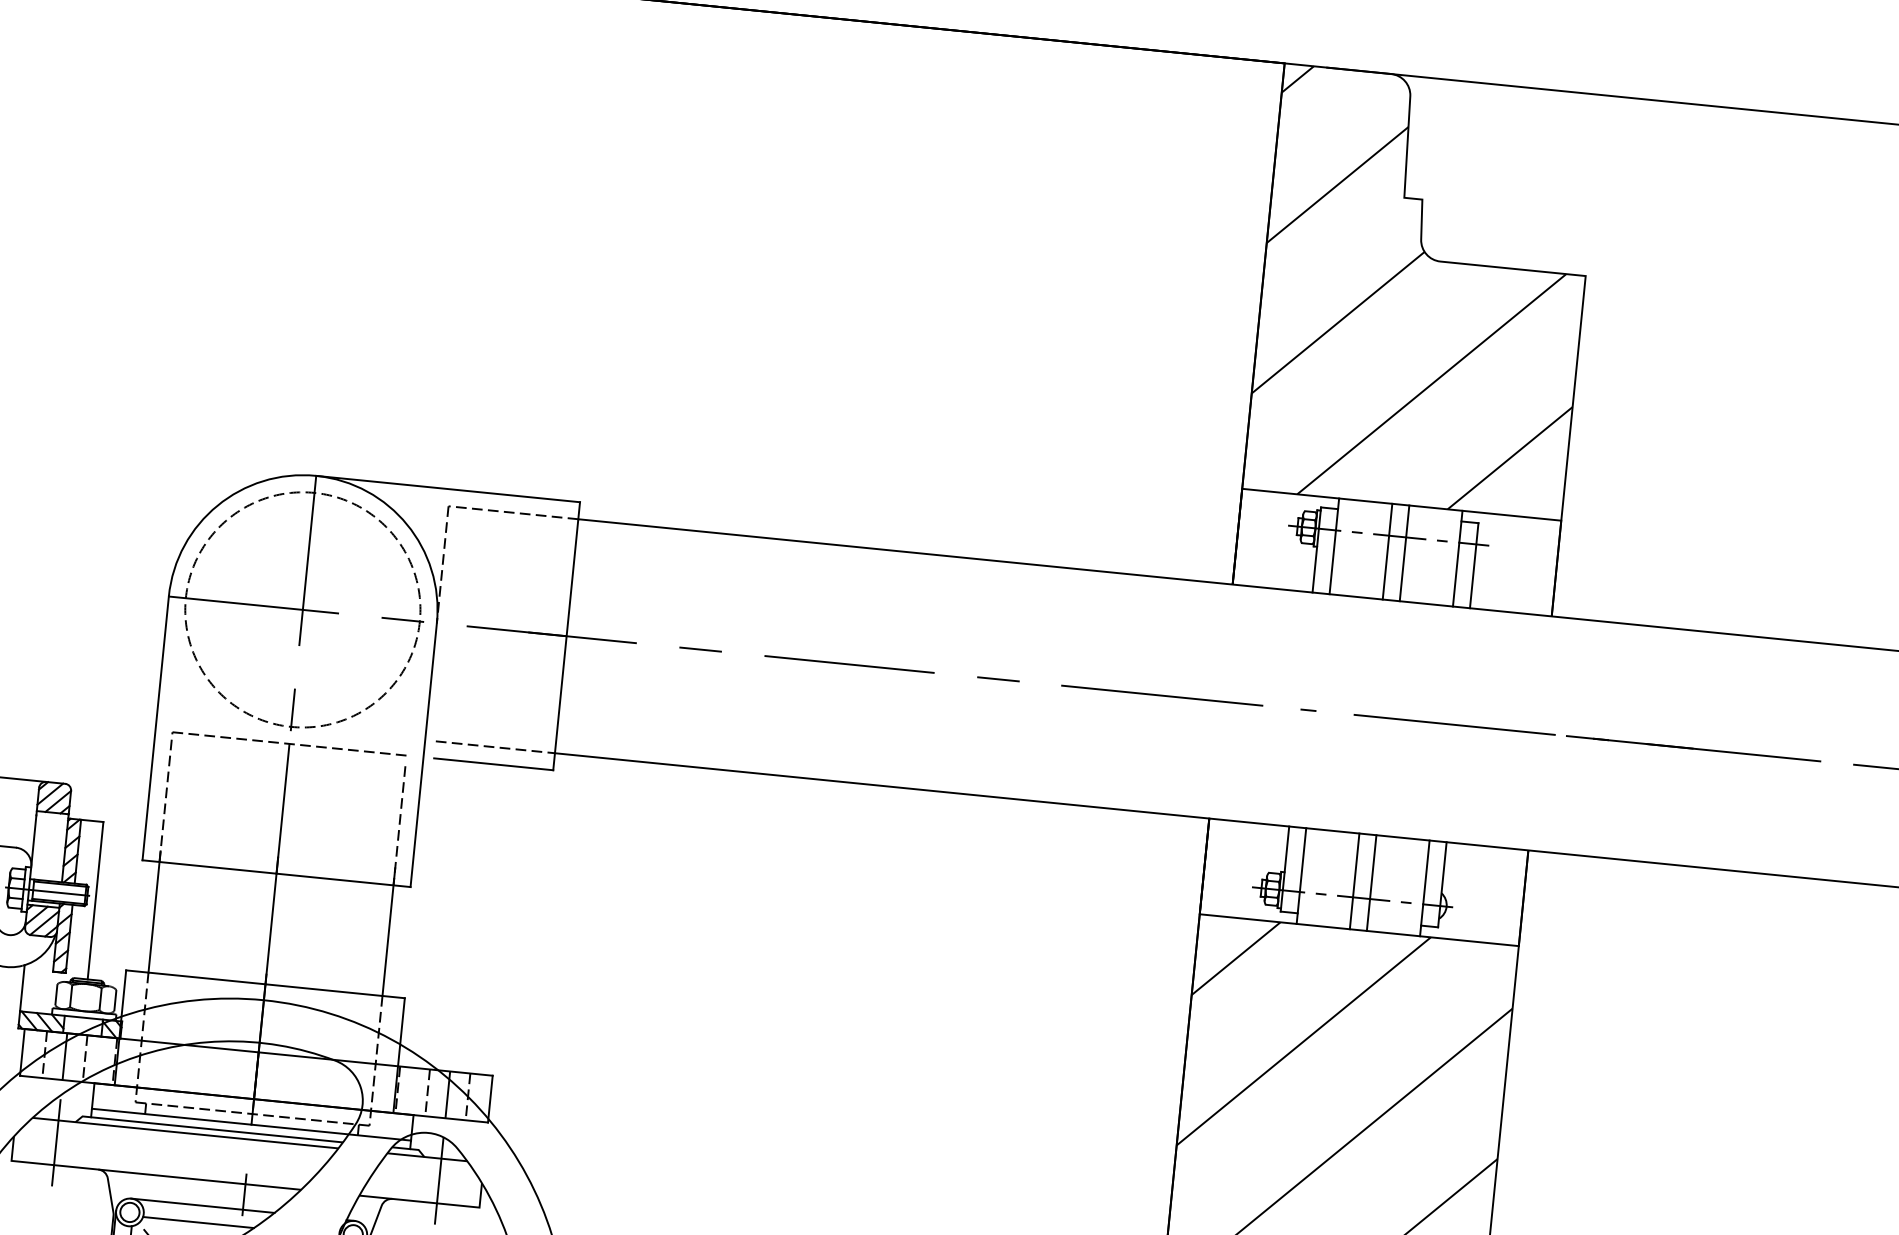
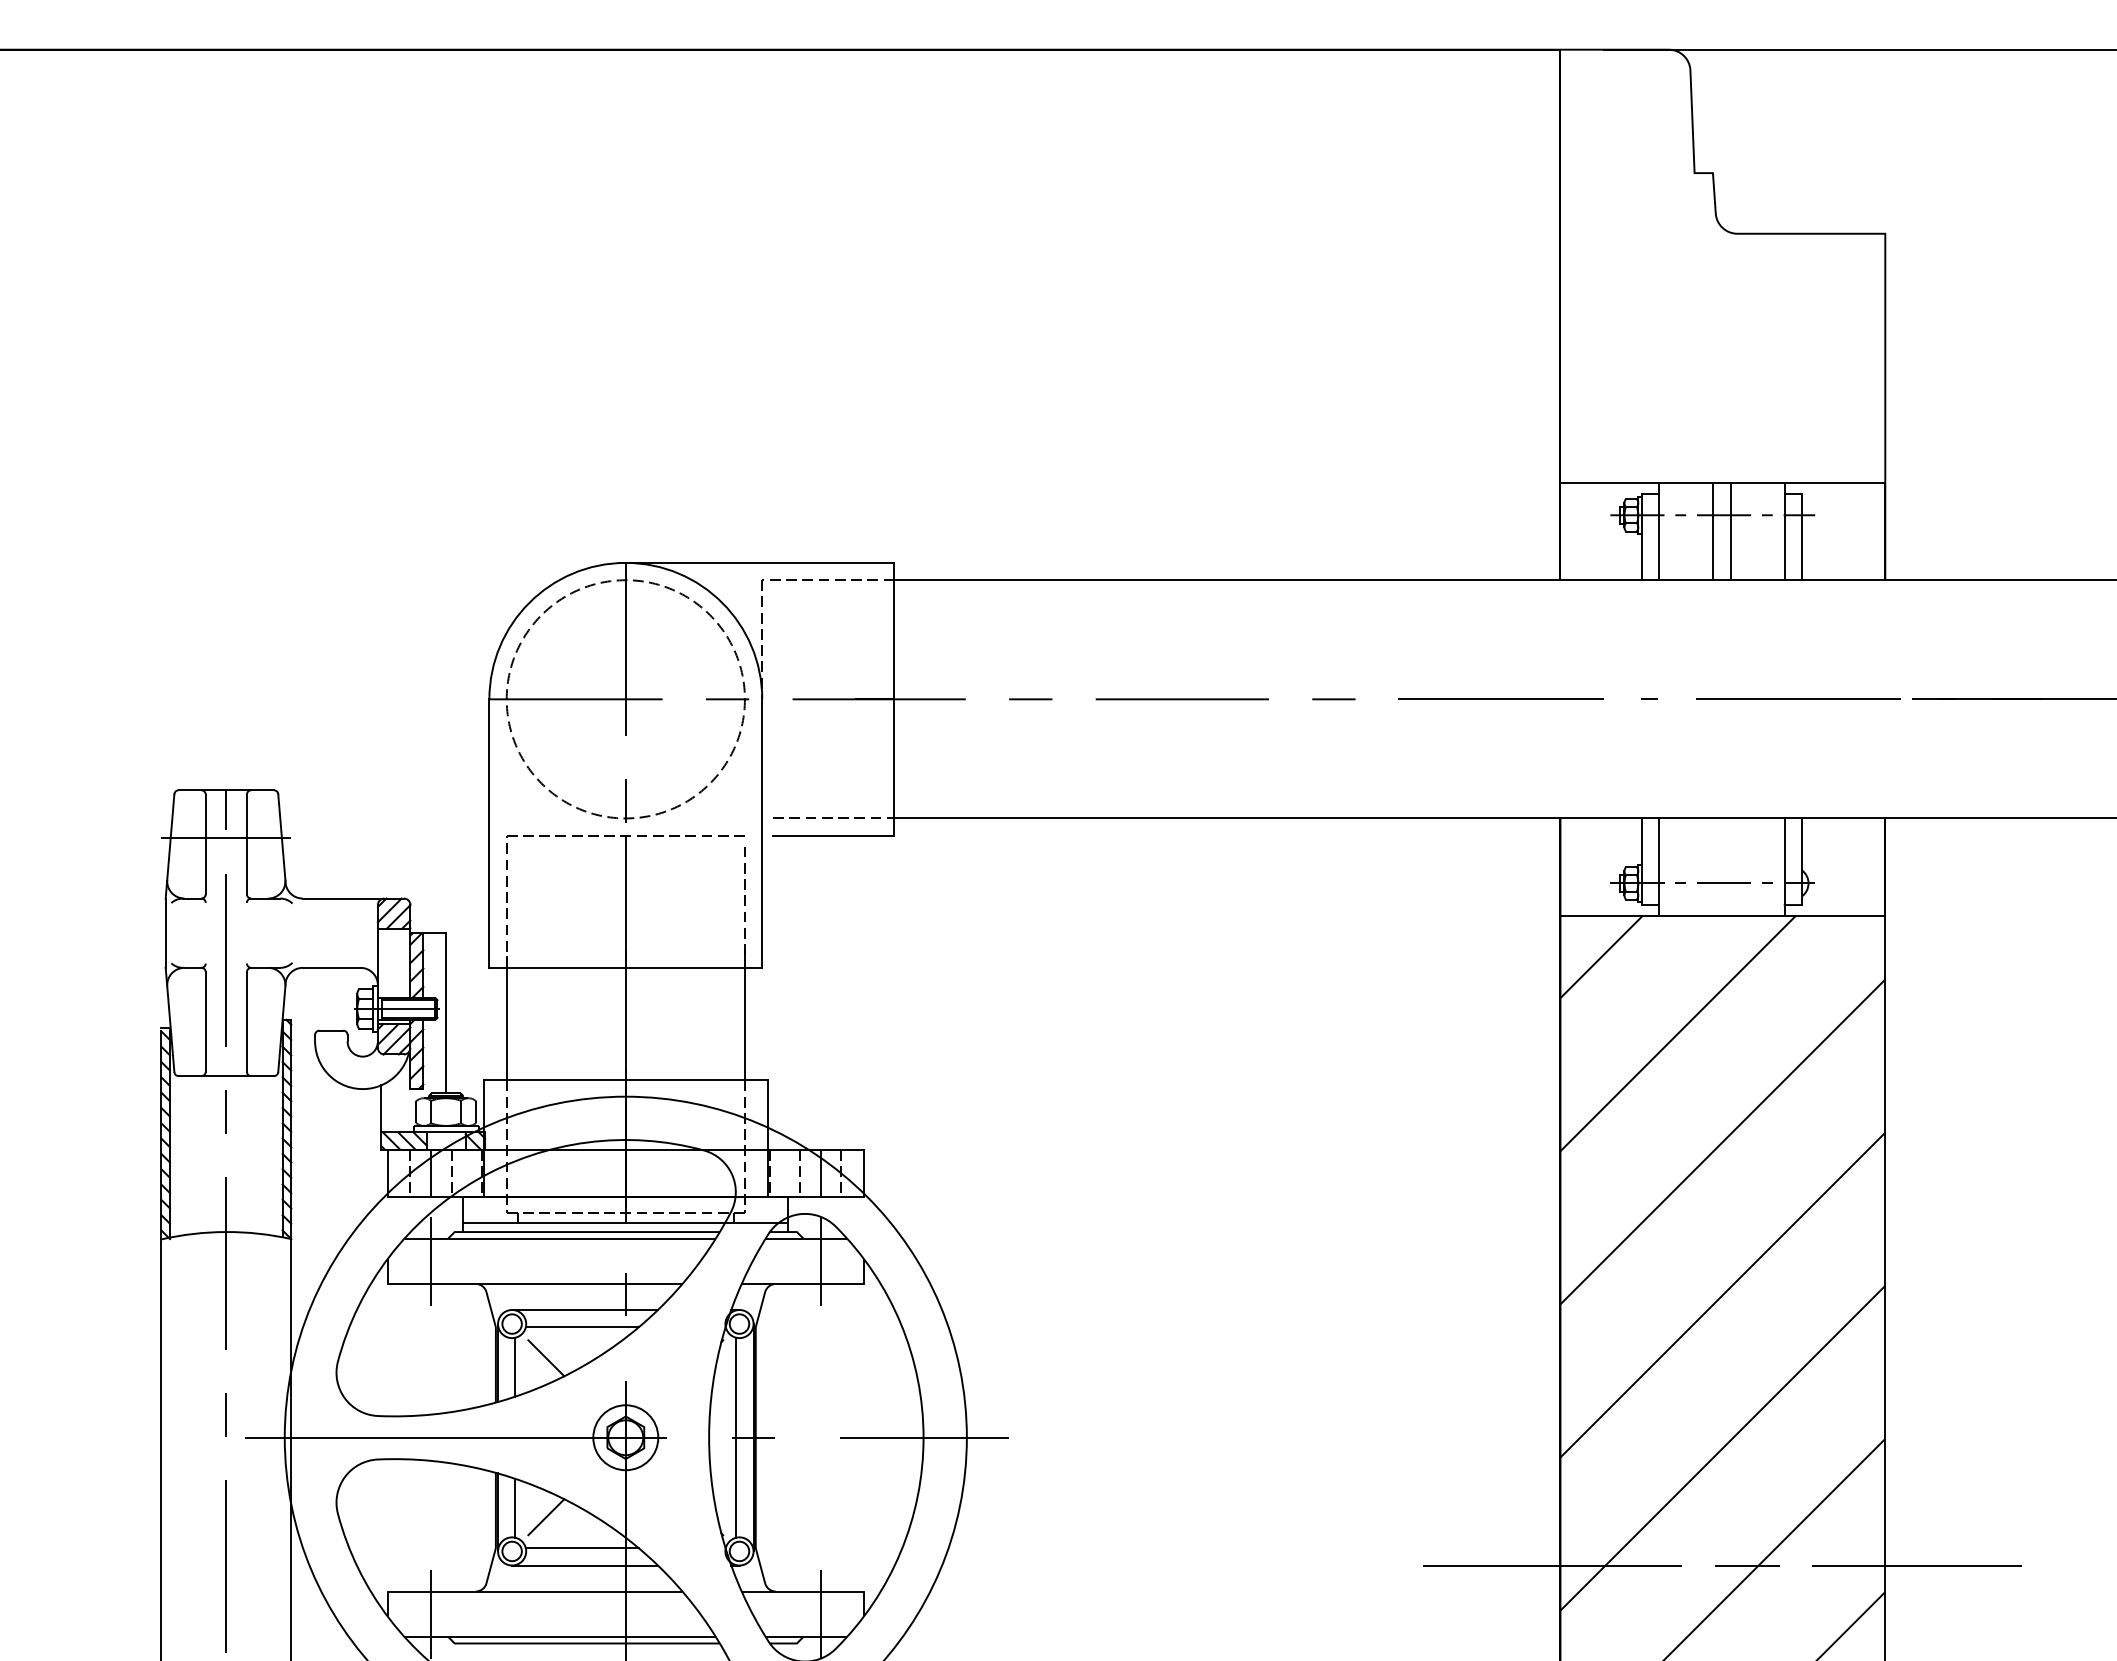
hatch: (1422, 291) -> (1722, 265), removed
line: (1354, 880) -> (1713, 866), removed
line: (1371, 882) -> (1730, 866), removed

